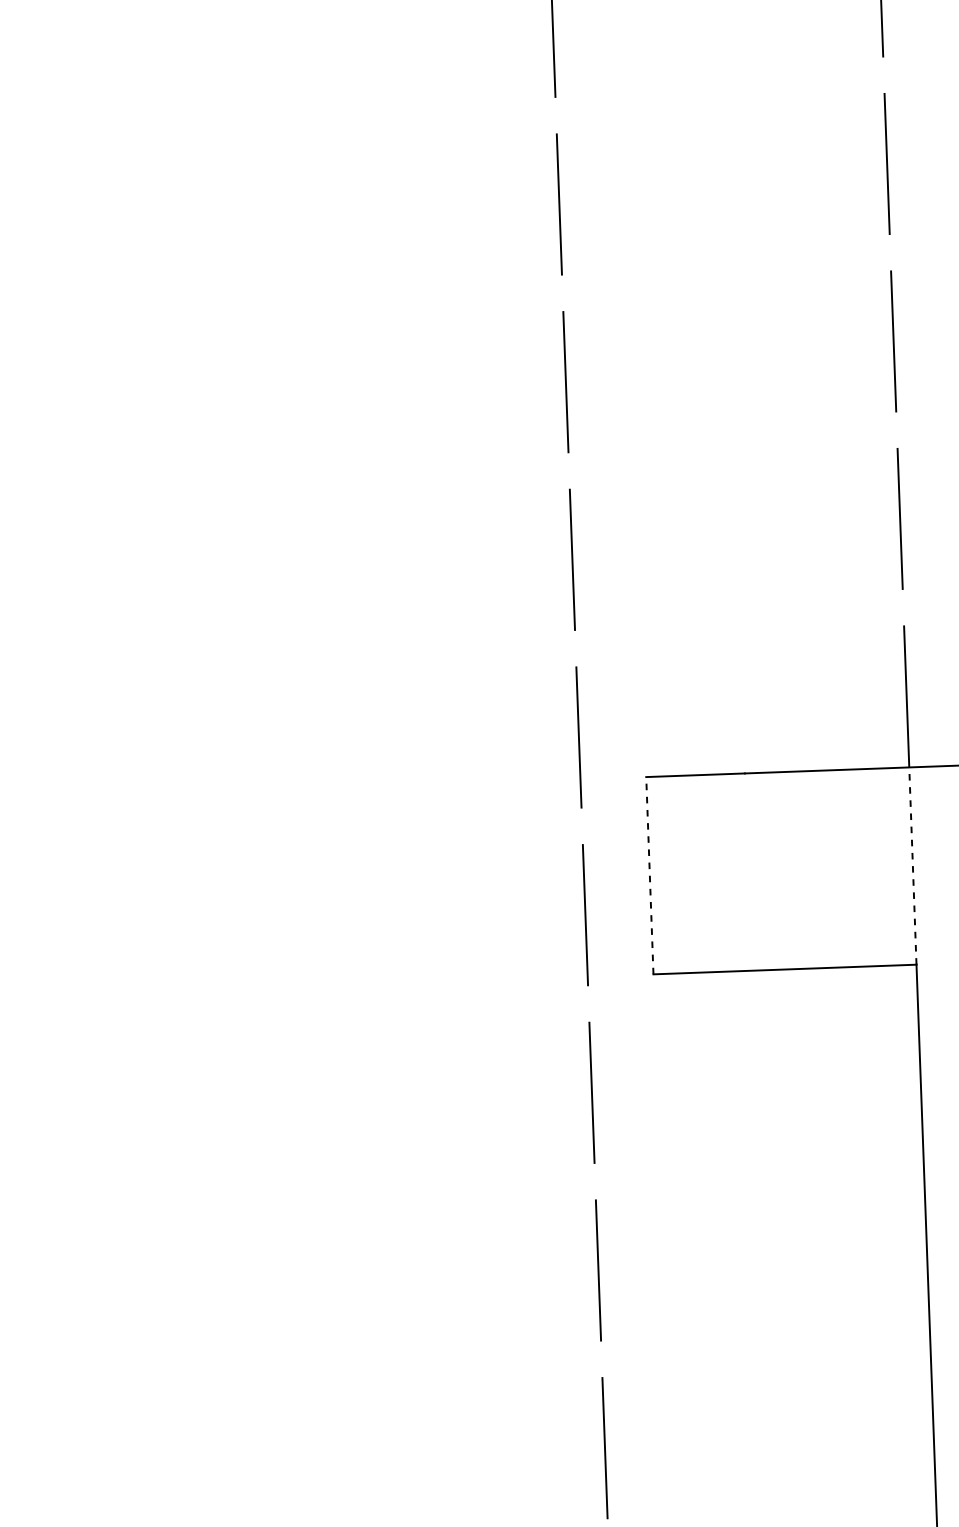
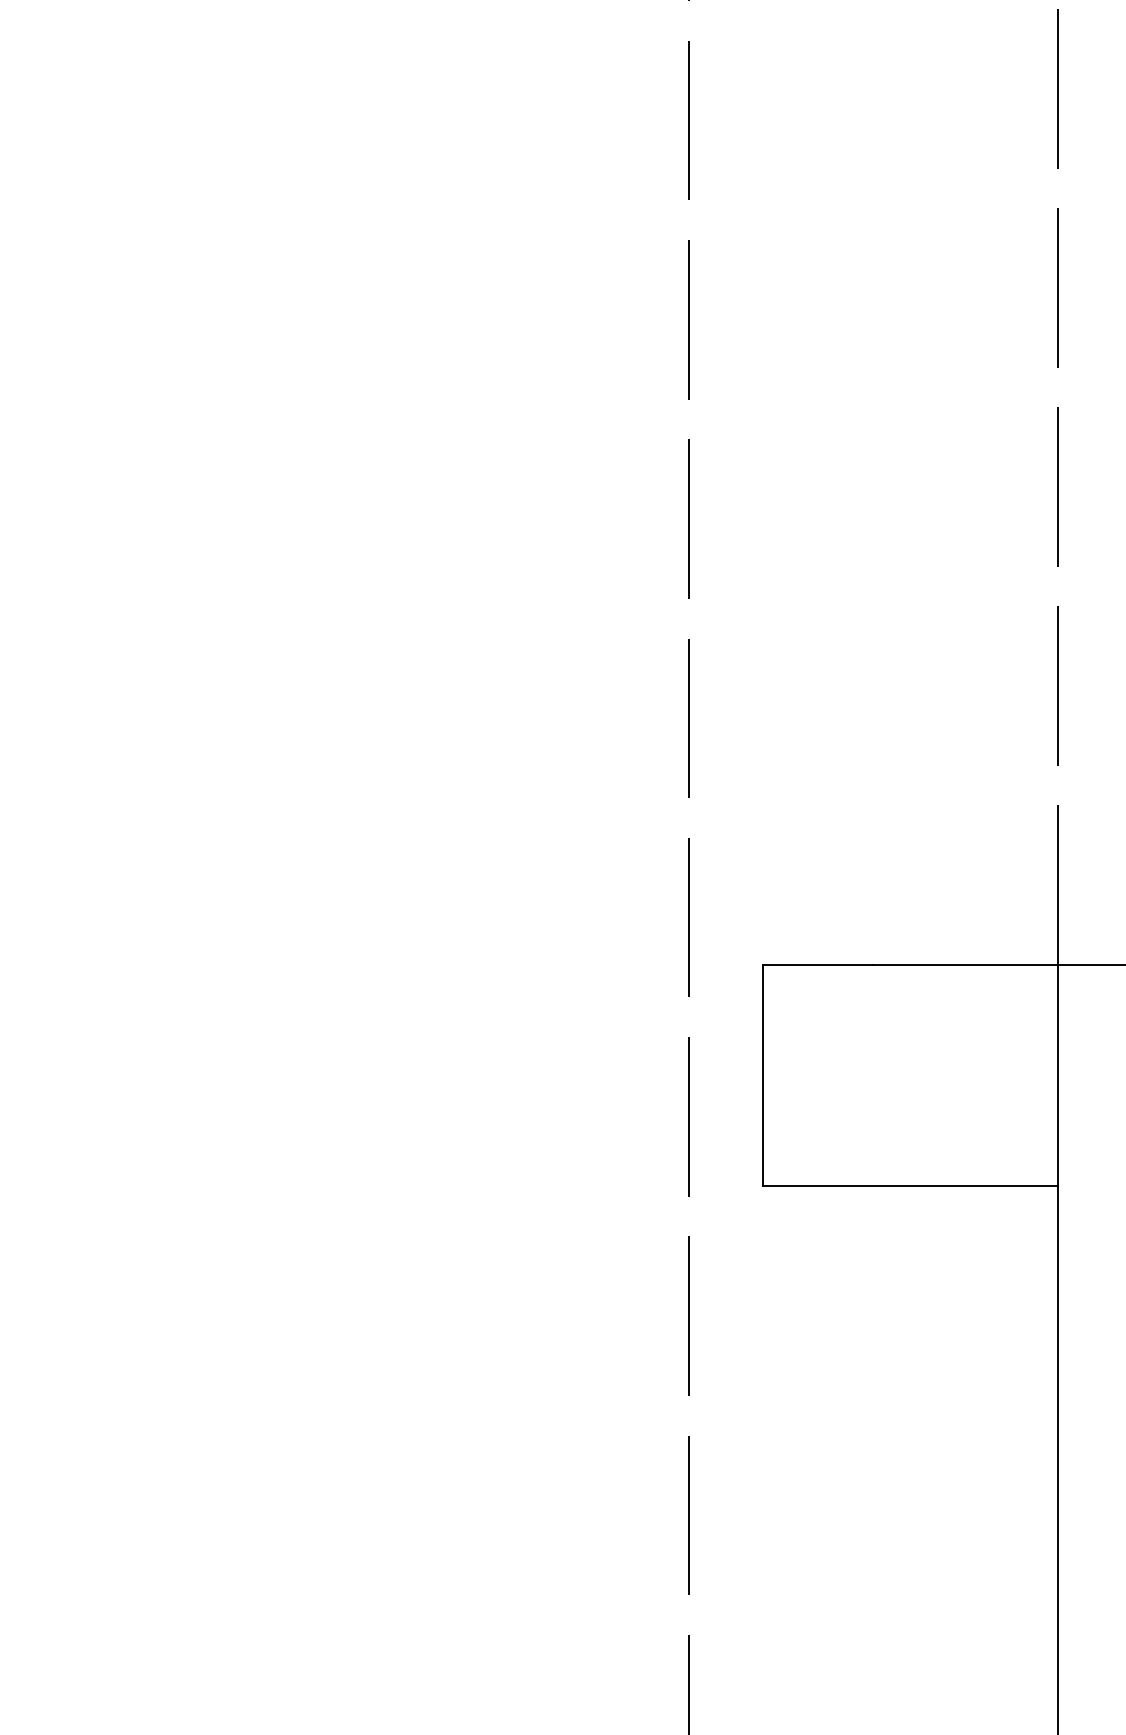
line: (912, 866) -> (1057, 1075), dashed -> solid
line: (649, 875) -> (762, 1075), dashed -> solid

